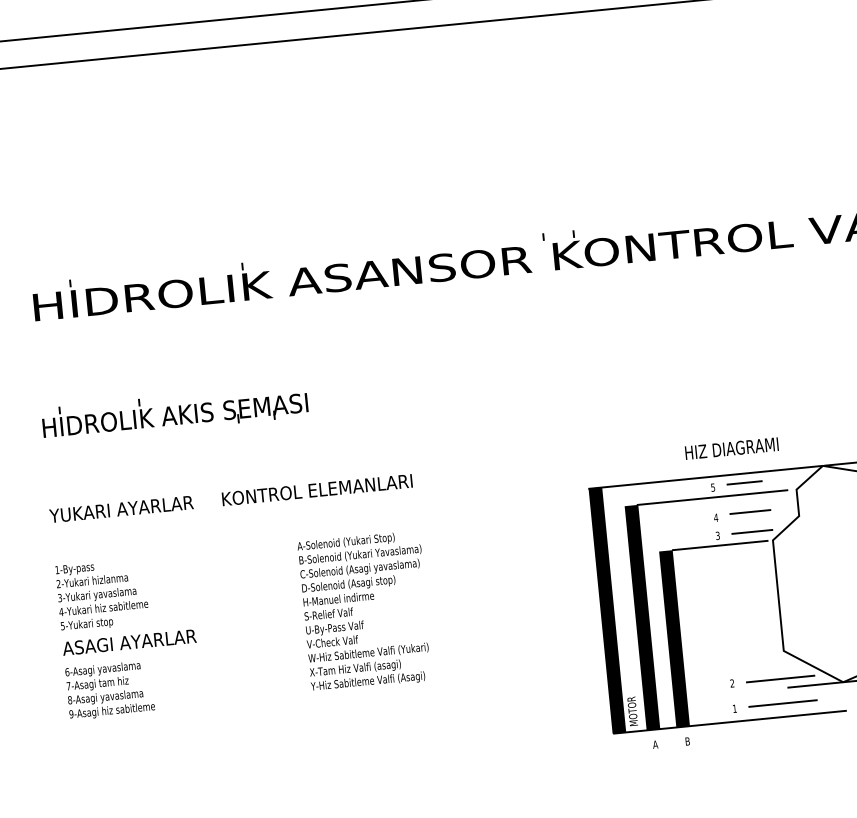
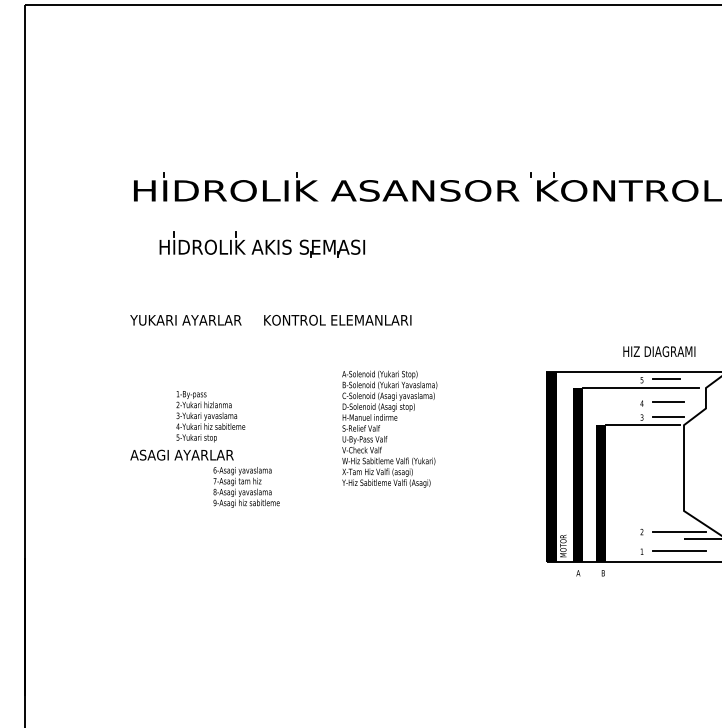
part: (173, 412) -> (261, 244), moved
text: (230, 497) -> (270, 319), moved
text: (101, 594) -> (210, 416), moved
text: (365, 610) -> (389, 428), moved
text: (110, 690) -> (246, 487), moved

